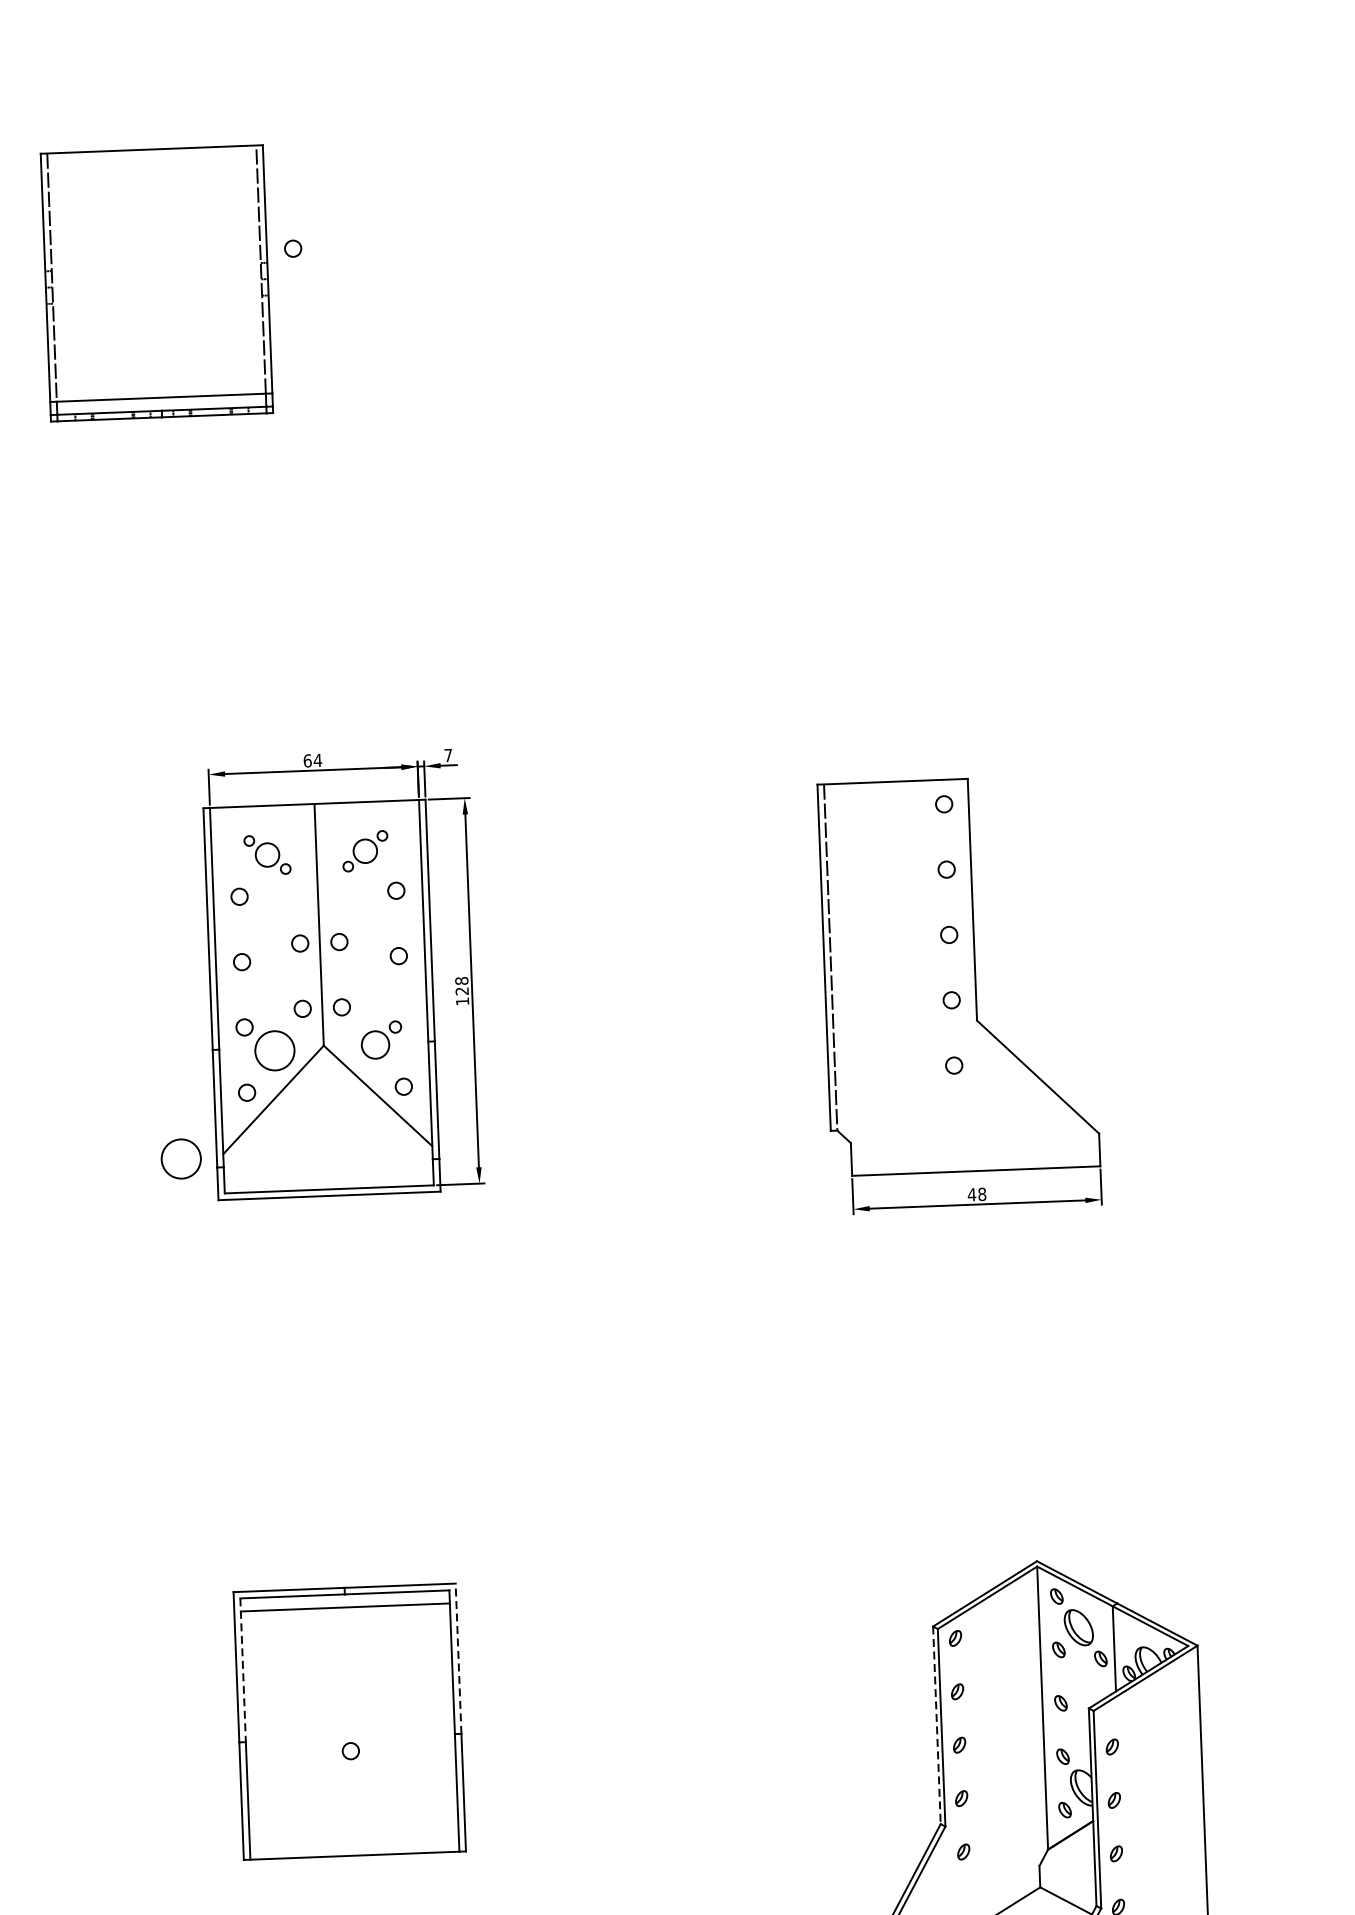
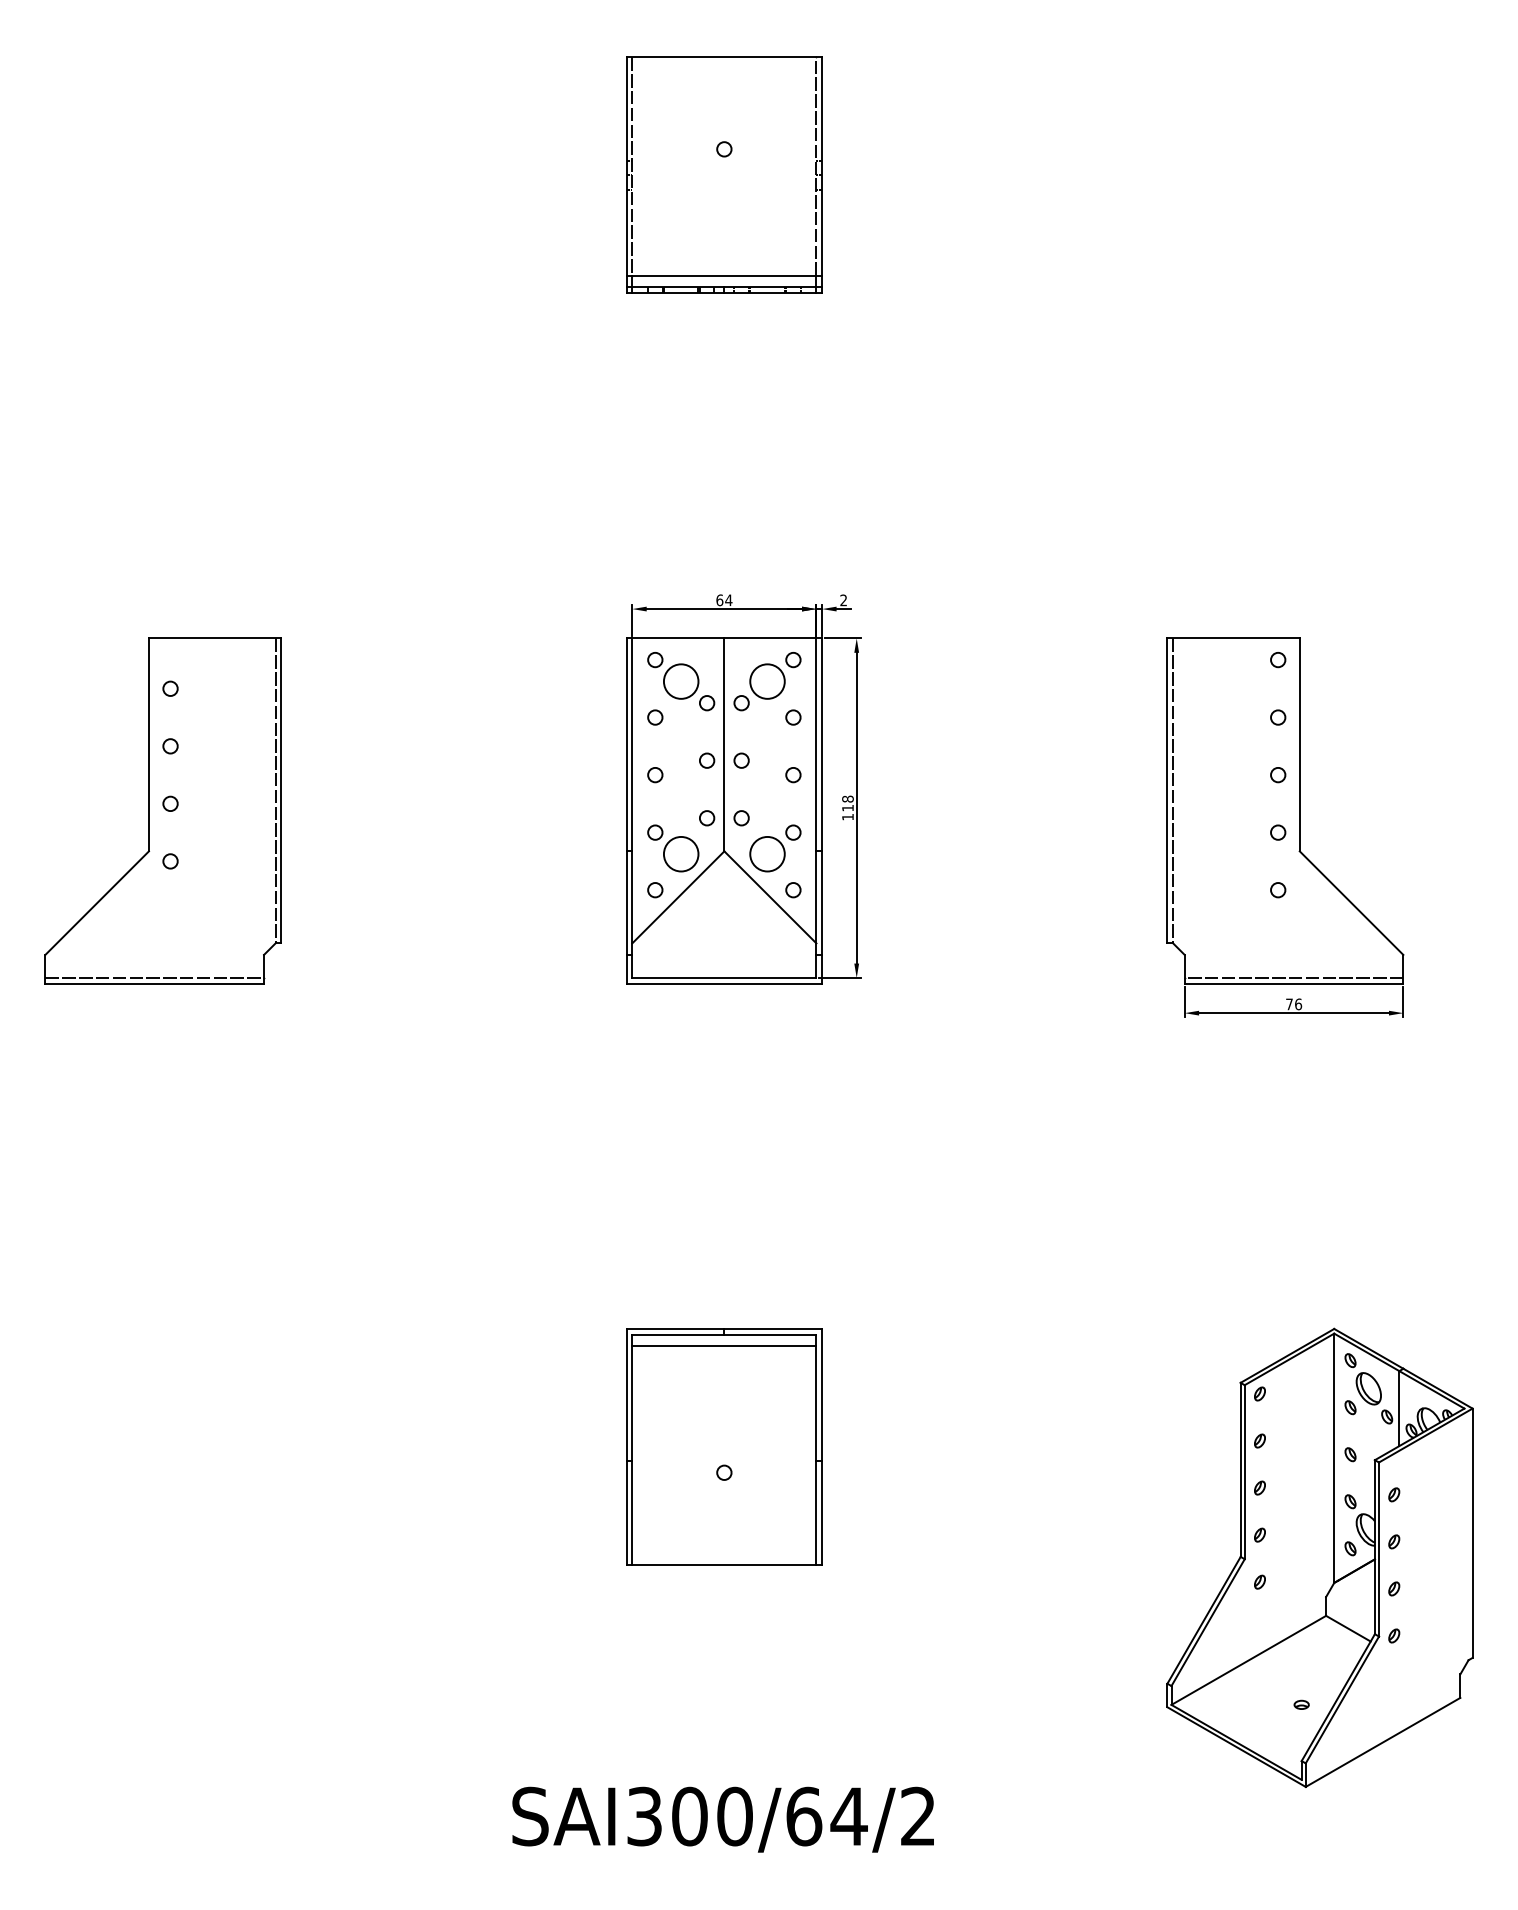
part: (157, 282) -> (724, 174), moved
text: (448, 755) -> (843, 600), 7 -> 2
part: (365, 850) -> (767, 681), size x1.67
part: (267, 854) -> (681, 681), size x1.67
text: (461, 991) -> (847, 808), 128 -> 118
part: (381, 1040) -> (775, 848), size x1.43
circle: (181, 1159) -> (595, 946), removed
line: (975, 1164) -> (1293, 977), added
text: (976, 1194) -> (1293, 1004), 48 -> 76
line: (458, 1658) -> (822, 1394), dashed -> solid
line: (243, 1670) -> (632, 1398), dashed -> solid
line: (936, 1726) -> (1240, 1470), dashed -> solid

